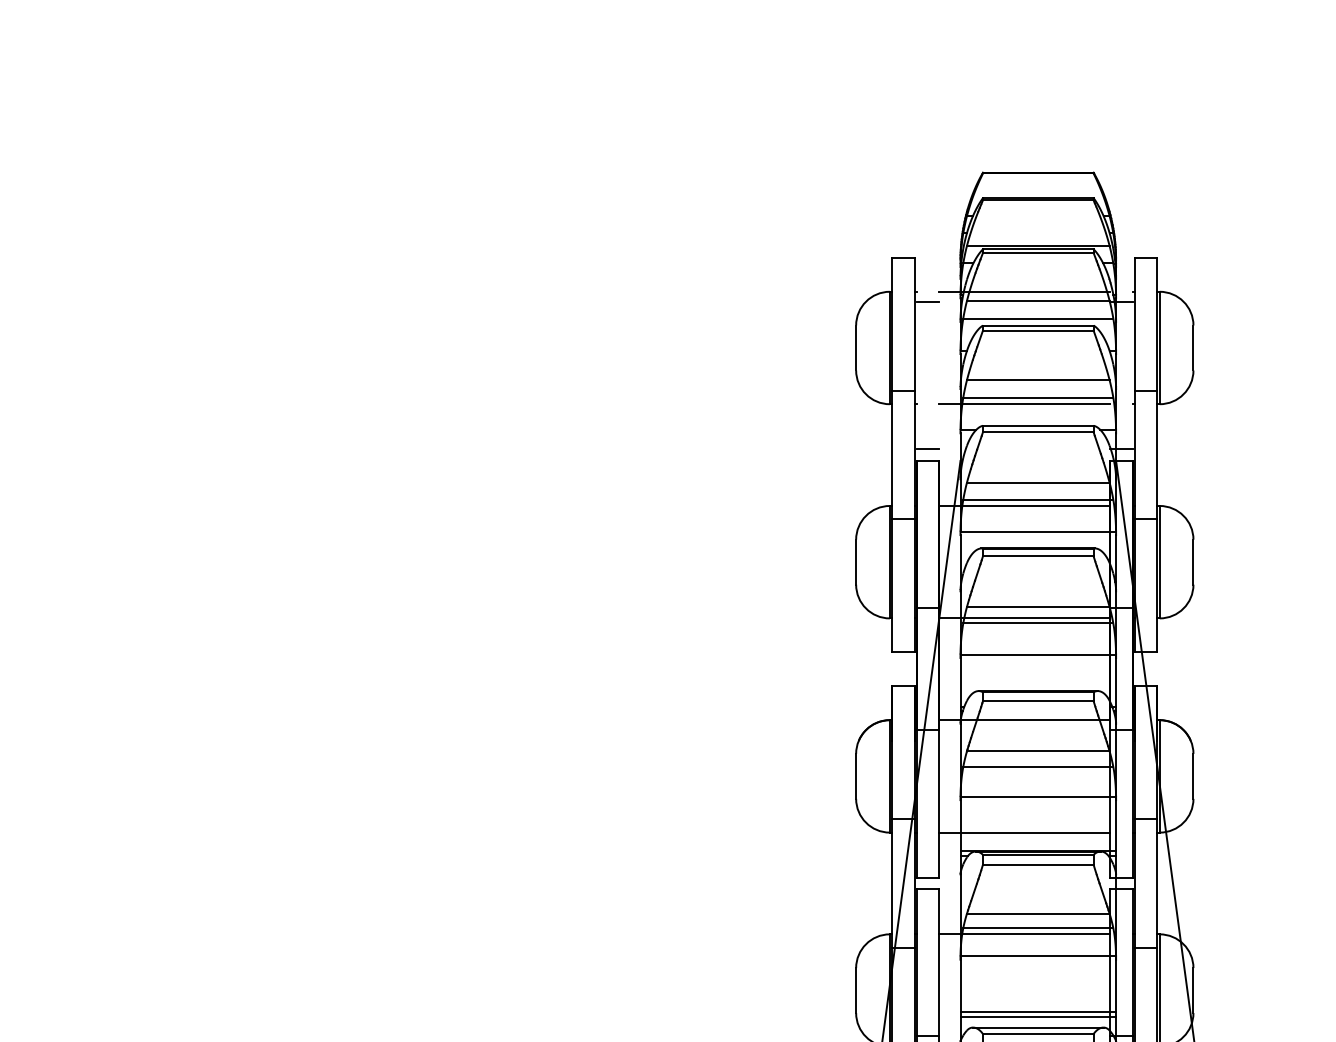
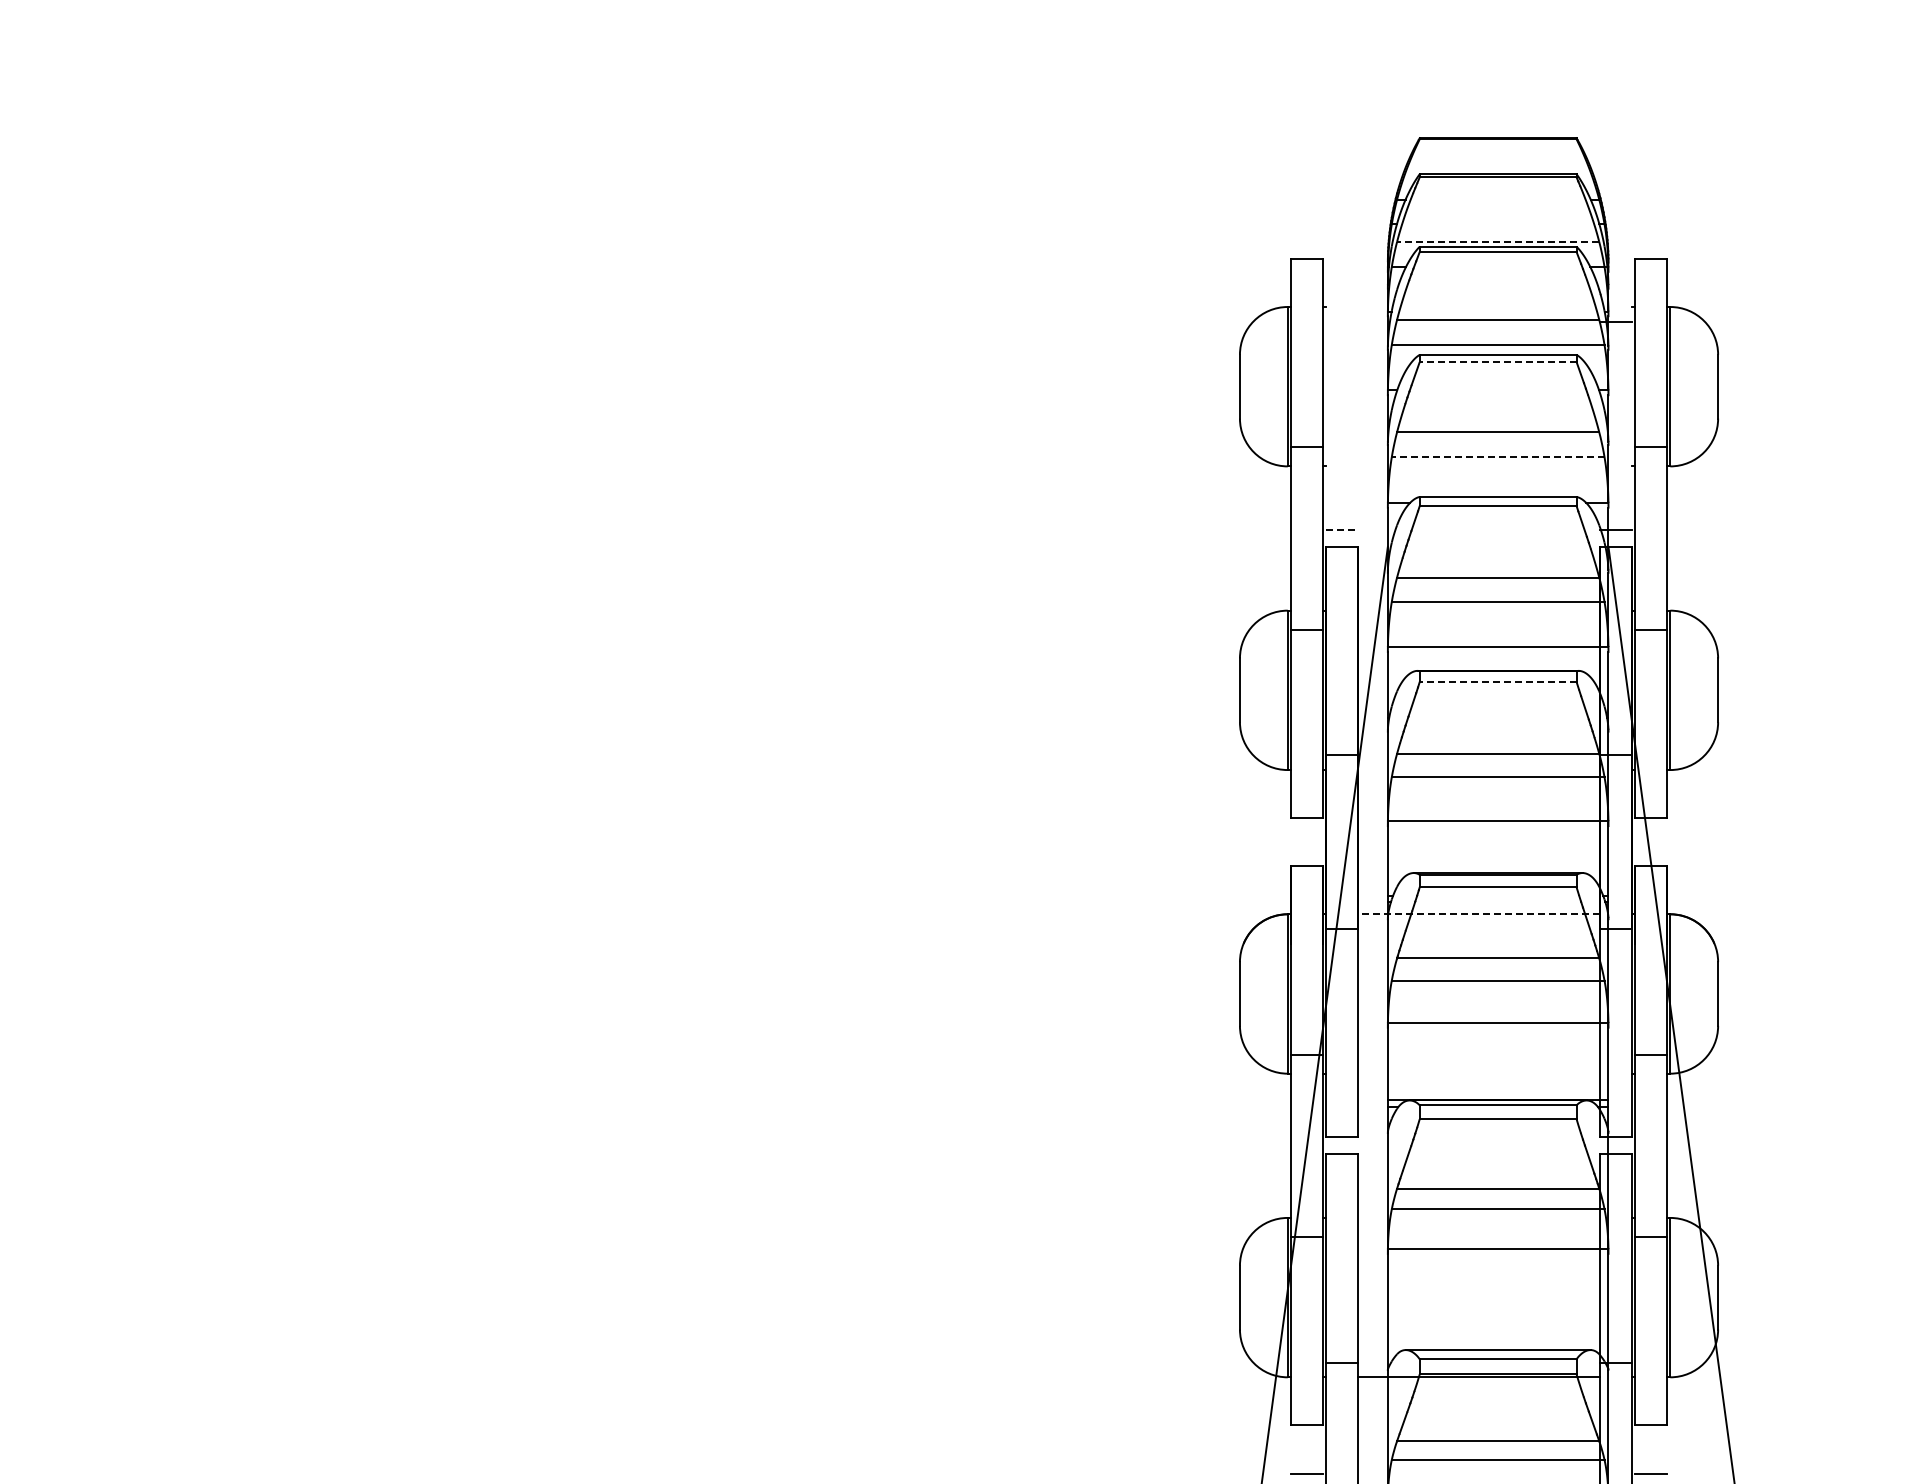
line: (1037, 245) -> (1497, 241), solid -> dashed
line: (1024, 292) -> (1478, 307), removed
line: (927, 302) -> (1341, 321), removed
line: (1037, 330) -> (1497, 362), solid -> dashed
line: (1037, 397) -> (1497, 457), solid -> dashed
line: (1024, 404) -> (1478, 466), removed
line: (927, 449) -> (1341, 530), solid -> dashed
line: (1024, 505) -> (1478, 610), removed
line: (1037, 555) -> (1497, 681), solid -> dashed
line: (1024, 618) -> (1478, 770), removed
line: (1024, 720) -> (1478, 914), solid -> dashed
line: (1024, 832) -> (1478, 1073), removed
line: (1024, 934) -> (1478, 1217), removed
line: (1037, 1012) -> (1497, 1328), removed
line: (1037, 1017) -> (1497, 1335), removed

